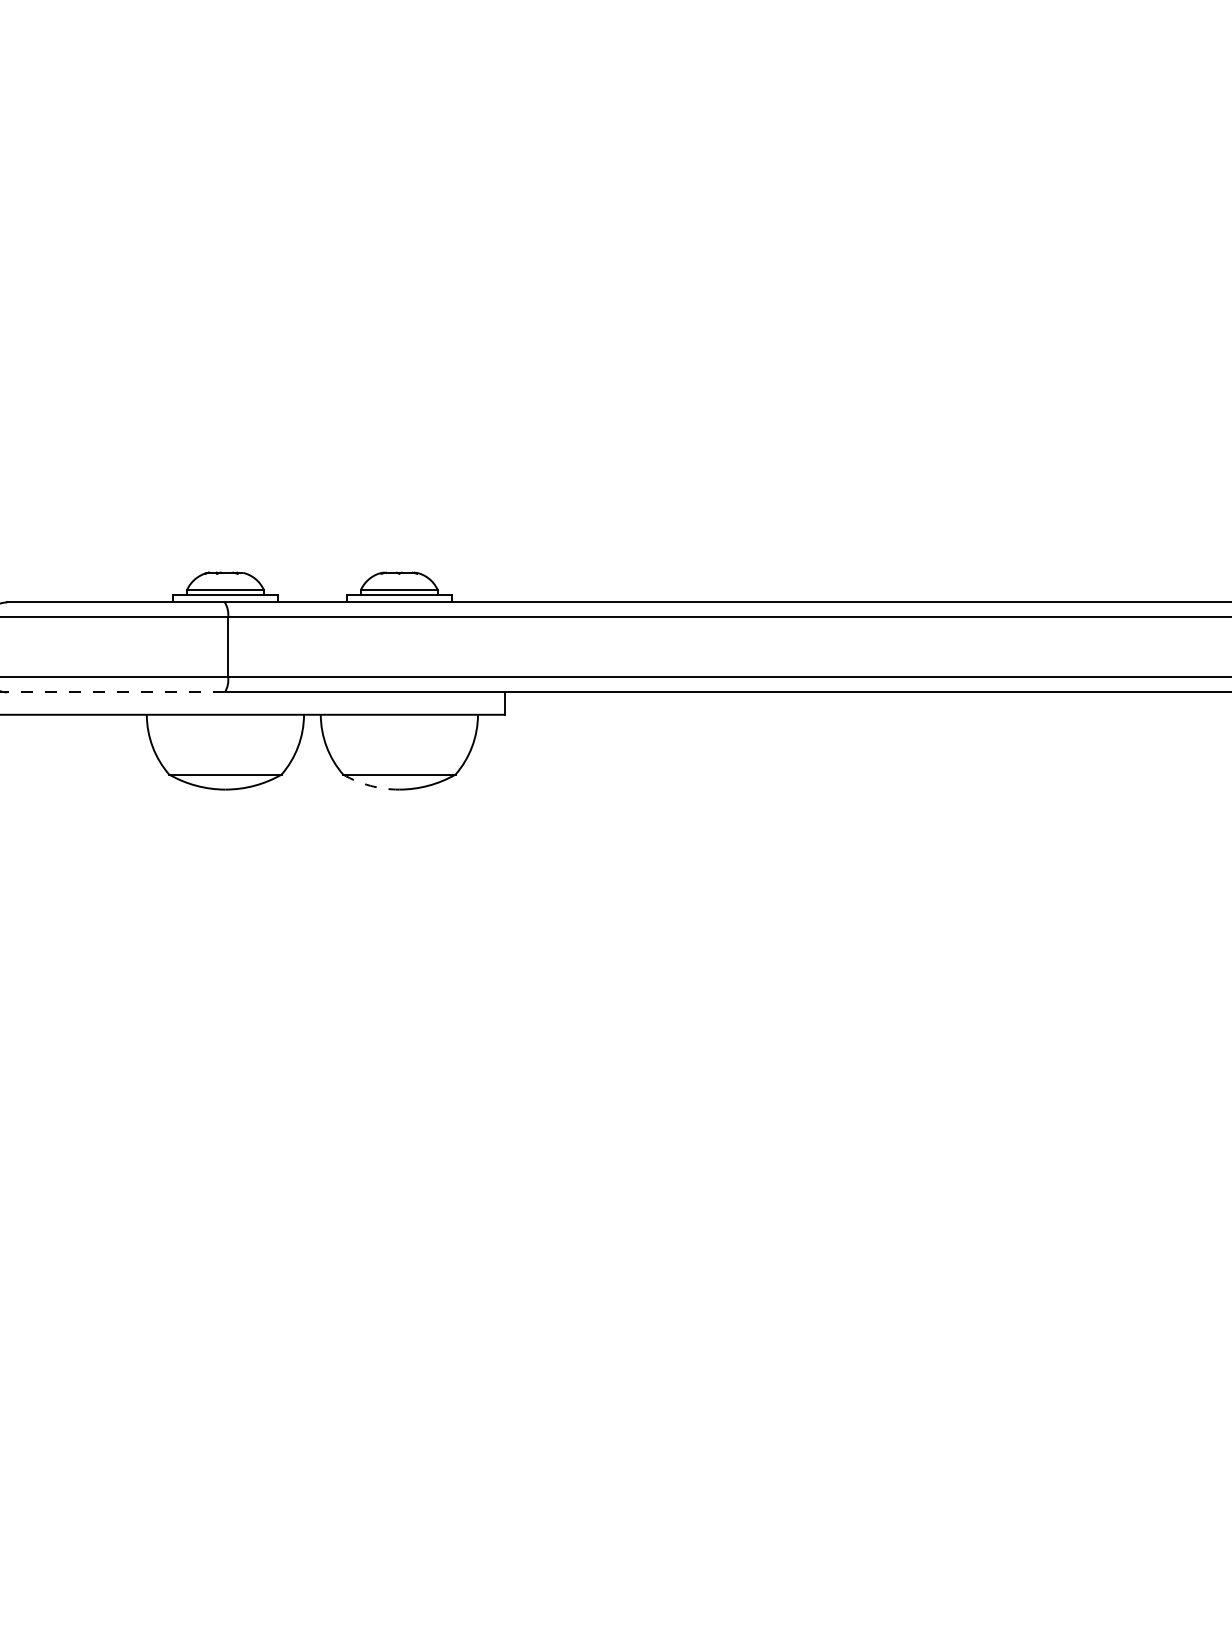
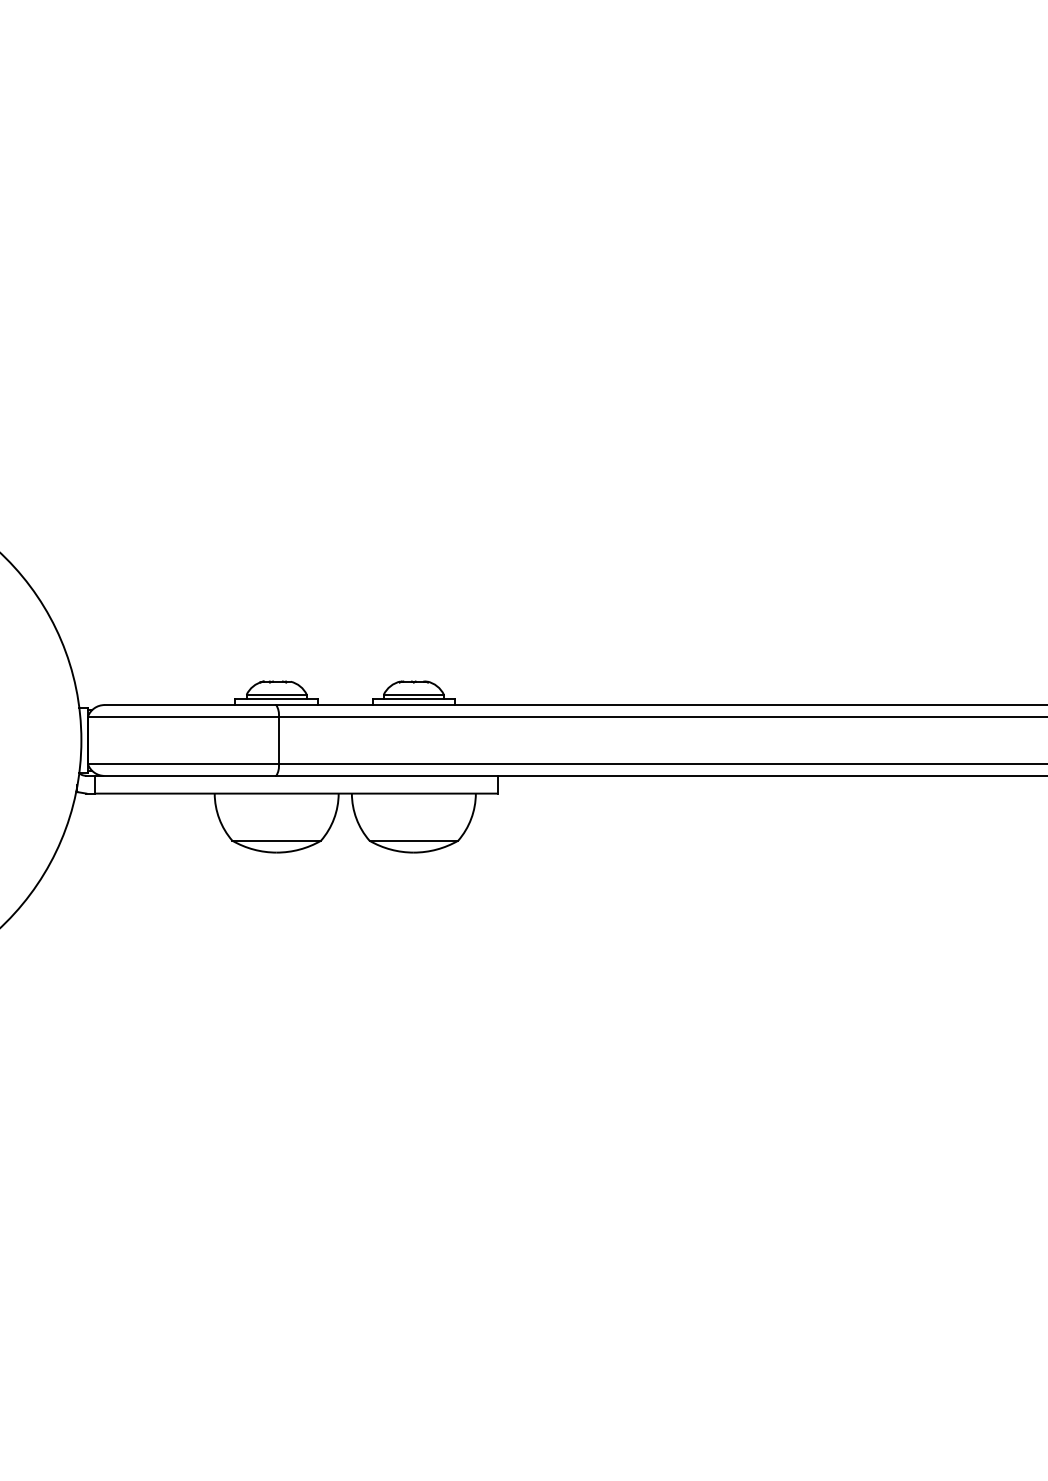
line: (116, 691) -> (190, 775), dashed -> solid
arc: (369, 785) -> (390, 849), dashed -> solid

